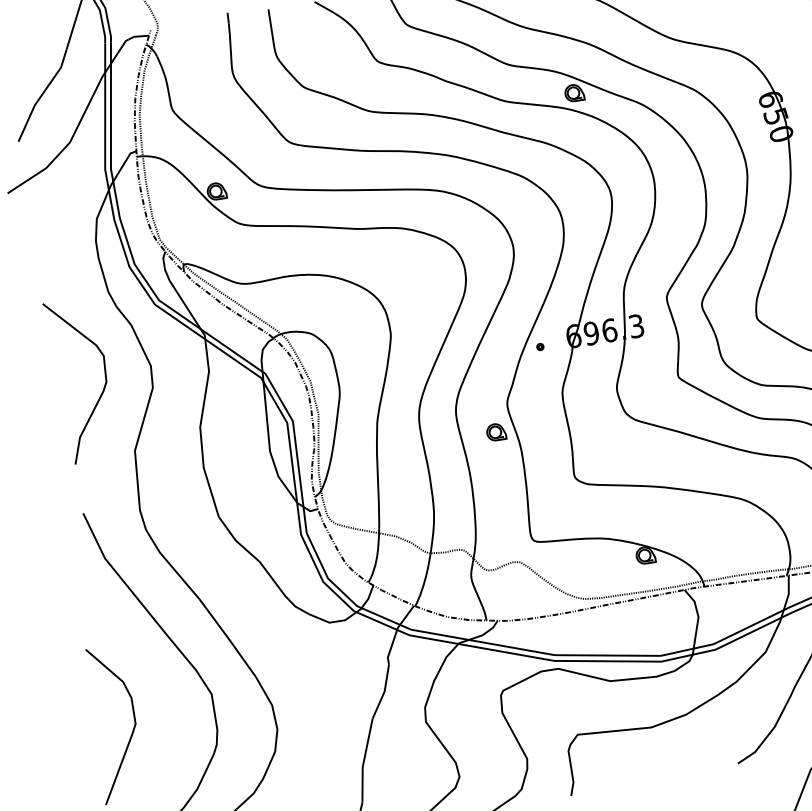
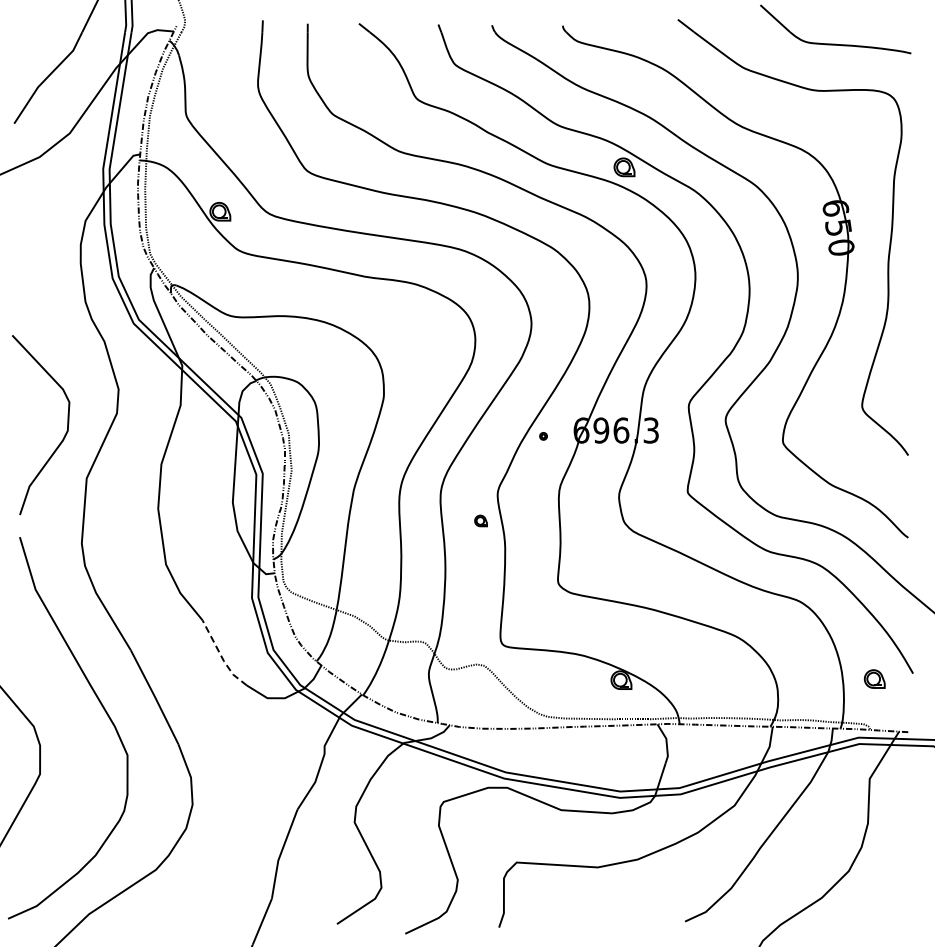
curve: (102, 391) -> (61, 440), moved
part: (495, 431) -> (480, 520), size x0.6
line: (282, 592) -> (221, 657), solid -> dashed

